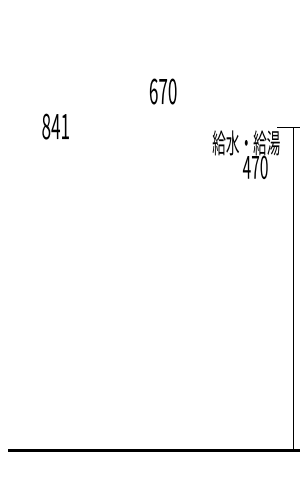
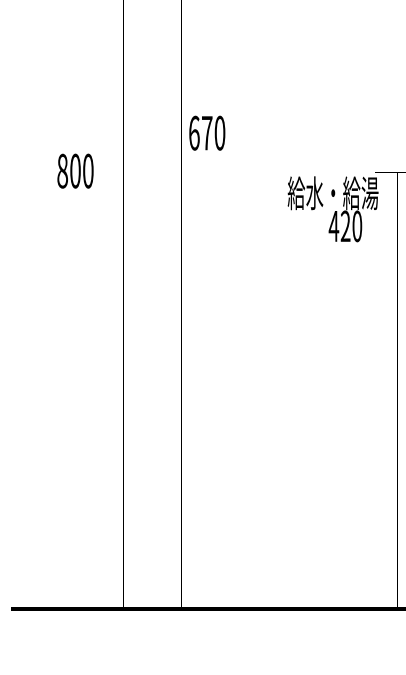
text: (163, 91) -> (207, 133), moved
text: (60, 126) -> (81, 171), 841 -> 800
text: (254, 166) -> (344, 225), 470 -> 420

